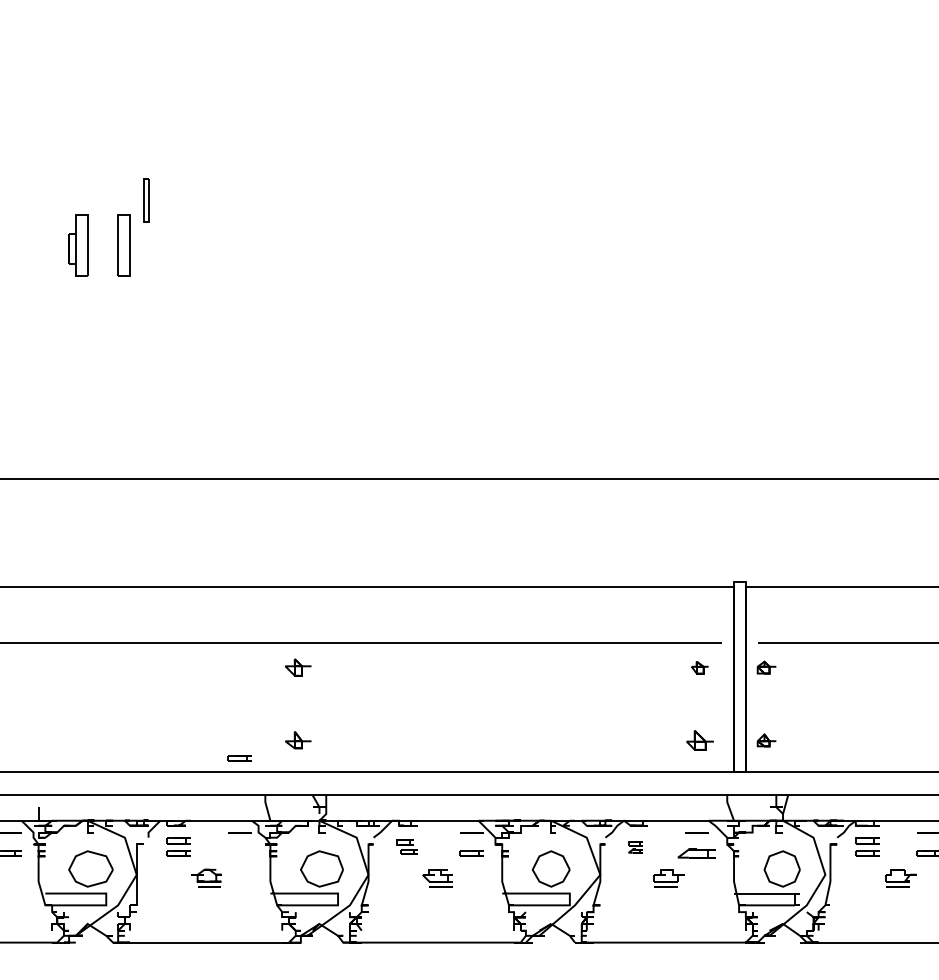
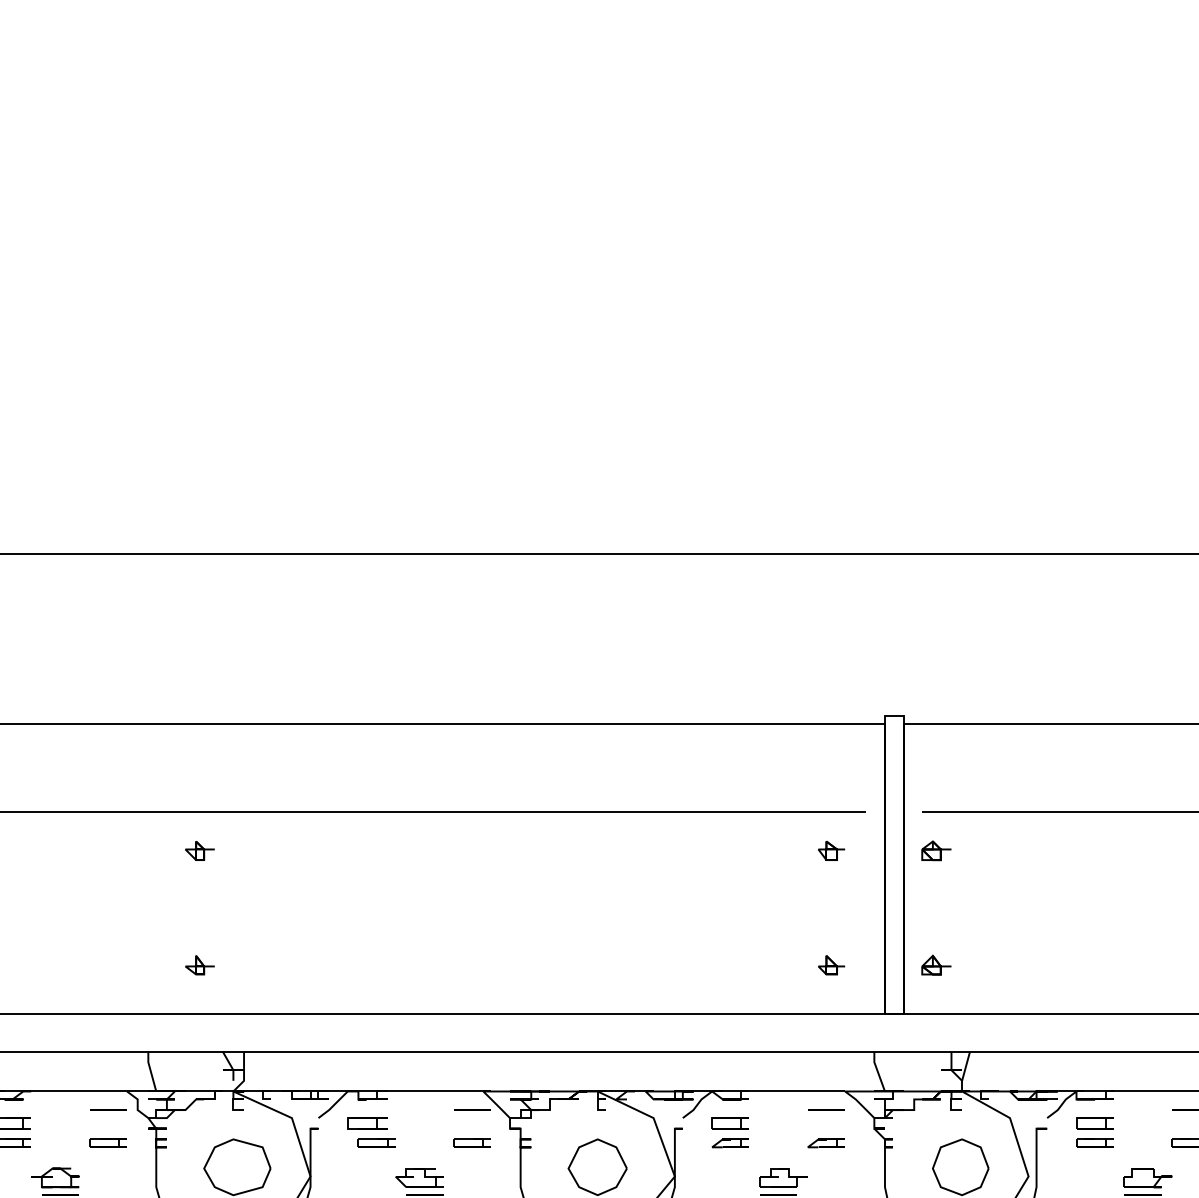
part: (297, 667) -> (198, 850), size x0.71
part: (297, 740) -> (198, 965), size x0.71
part: (699, 740) -> (830, 965), size x0.62
part: (239, 758) -> (107, 1142), moved
part: (406, 846) -> (370, 1131), size x1.43
part: (635, 847) -> (730, 1133), size x1.67
part: (696, 853) -> (826, 1142), size x0.62

